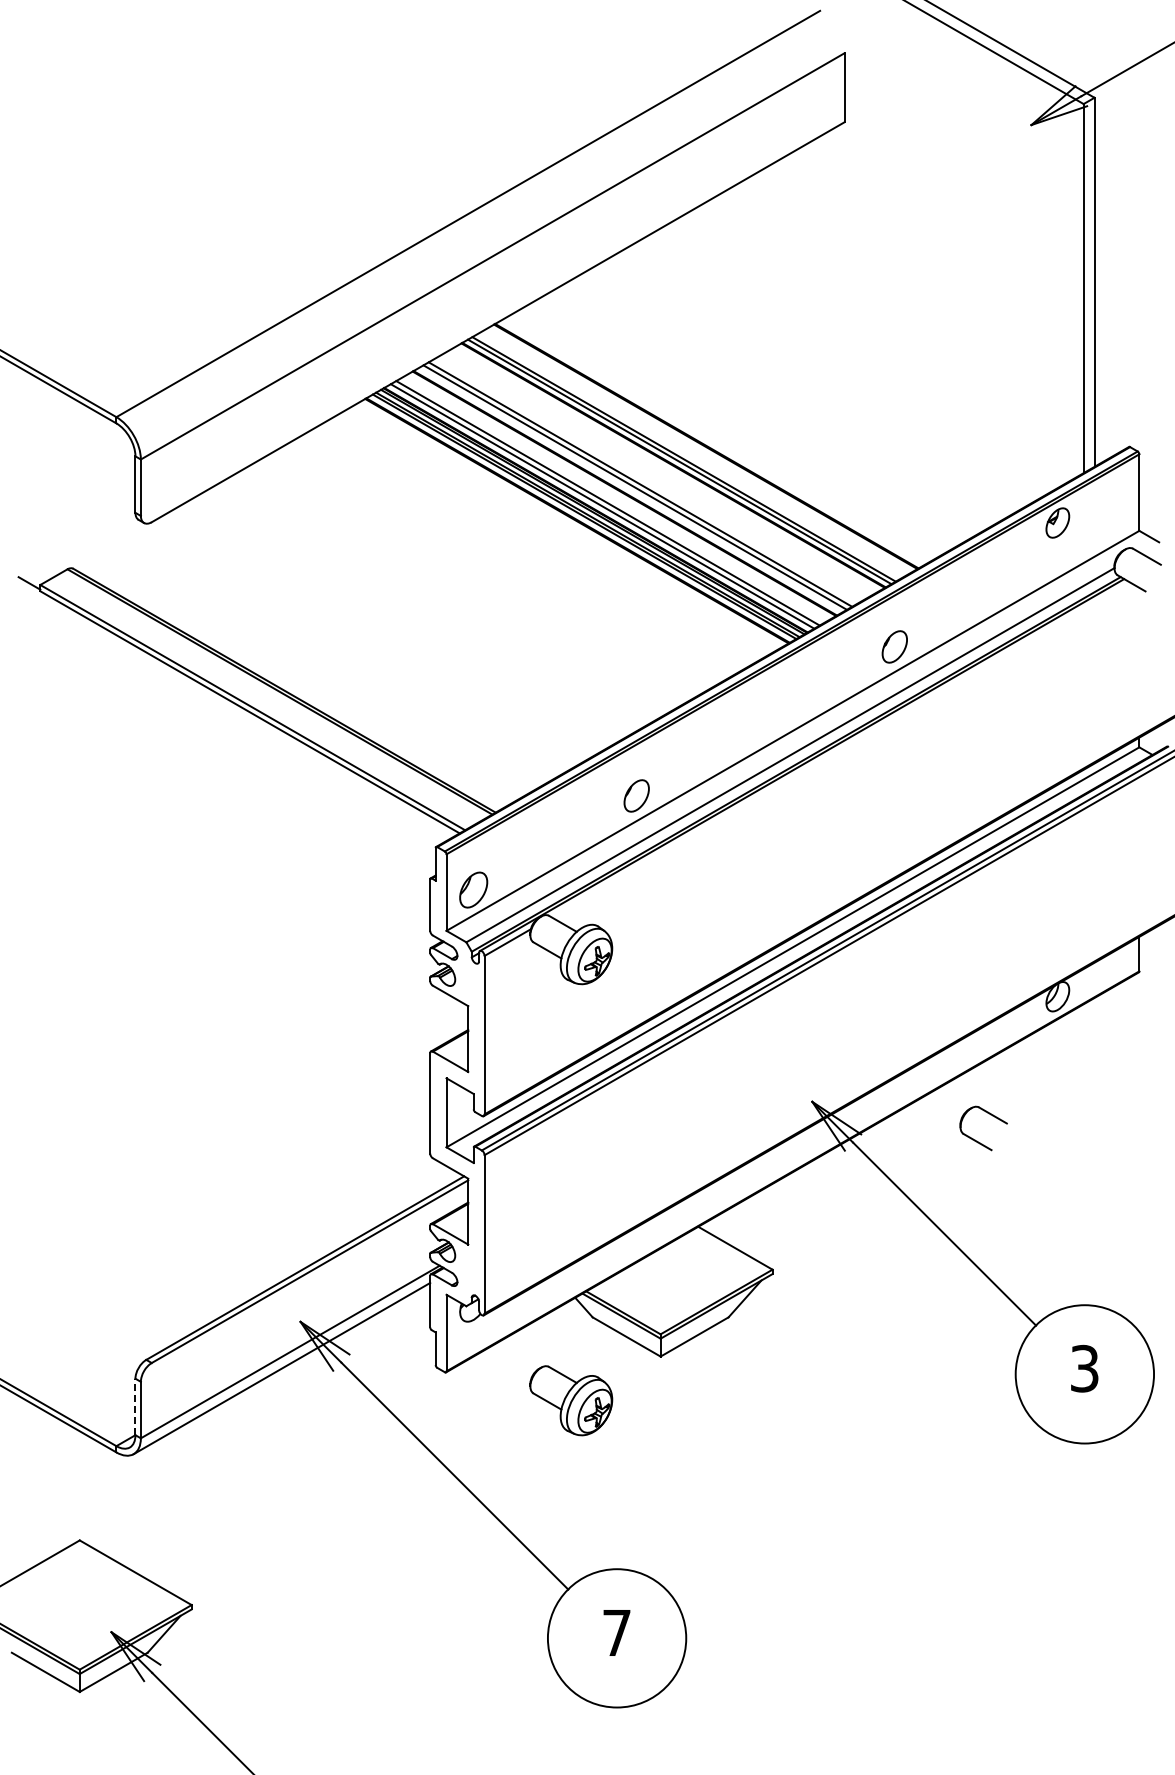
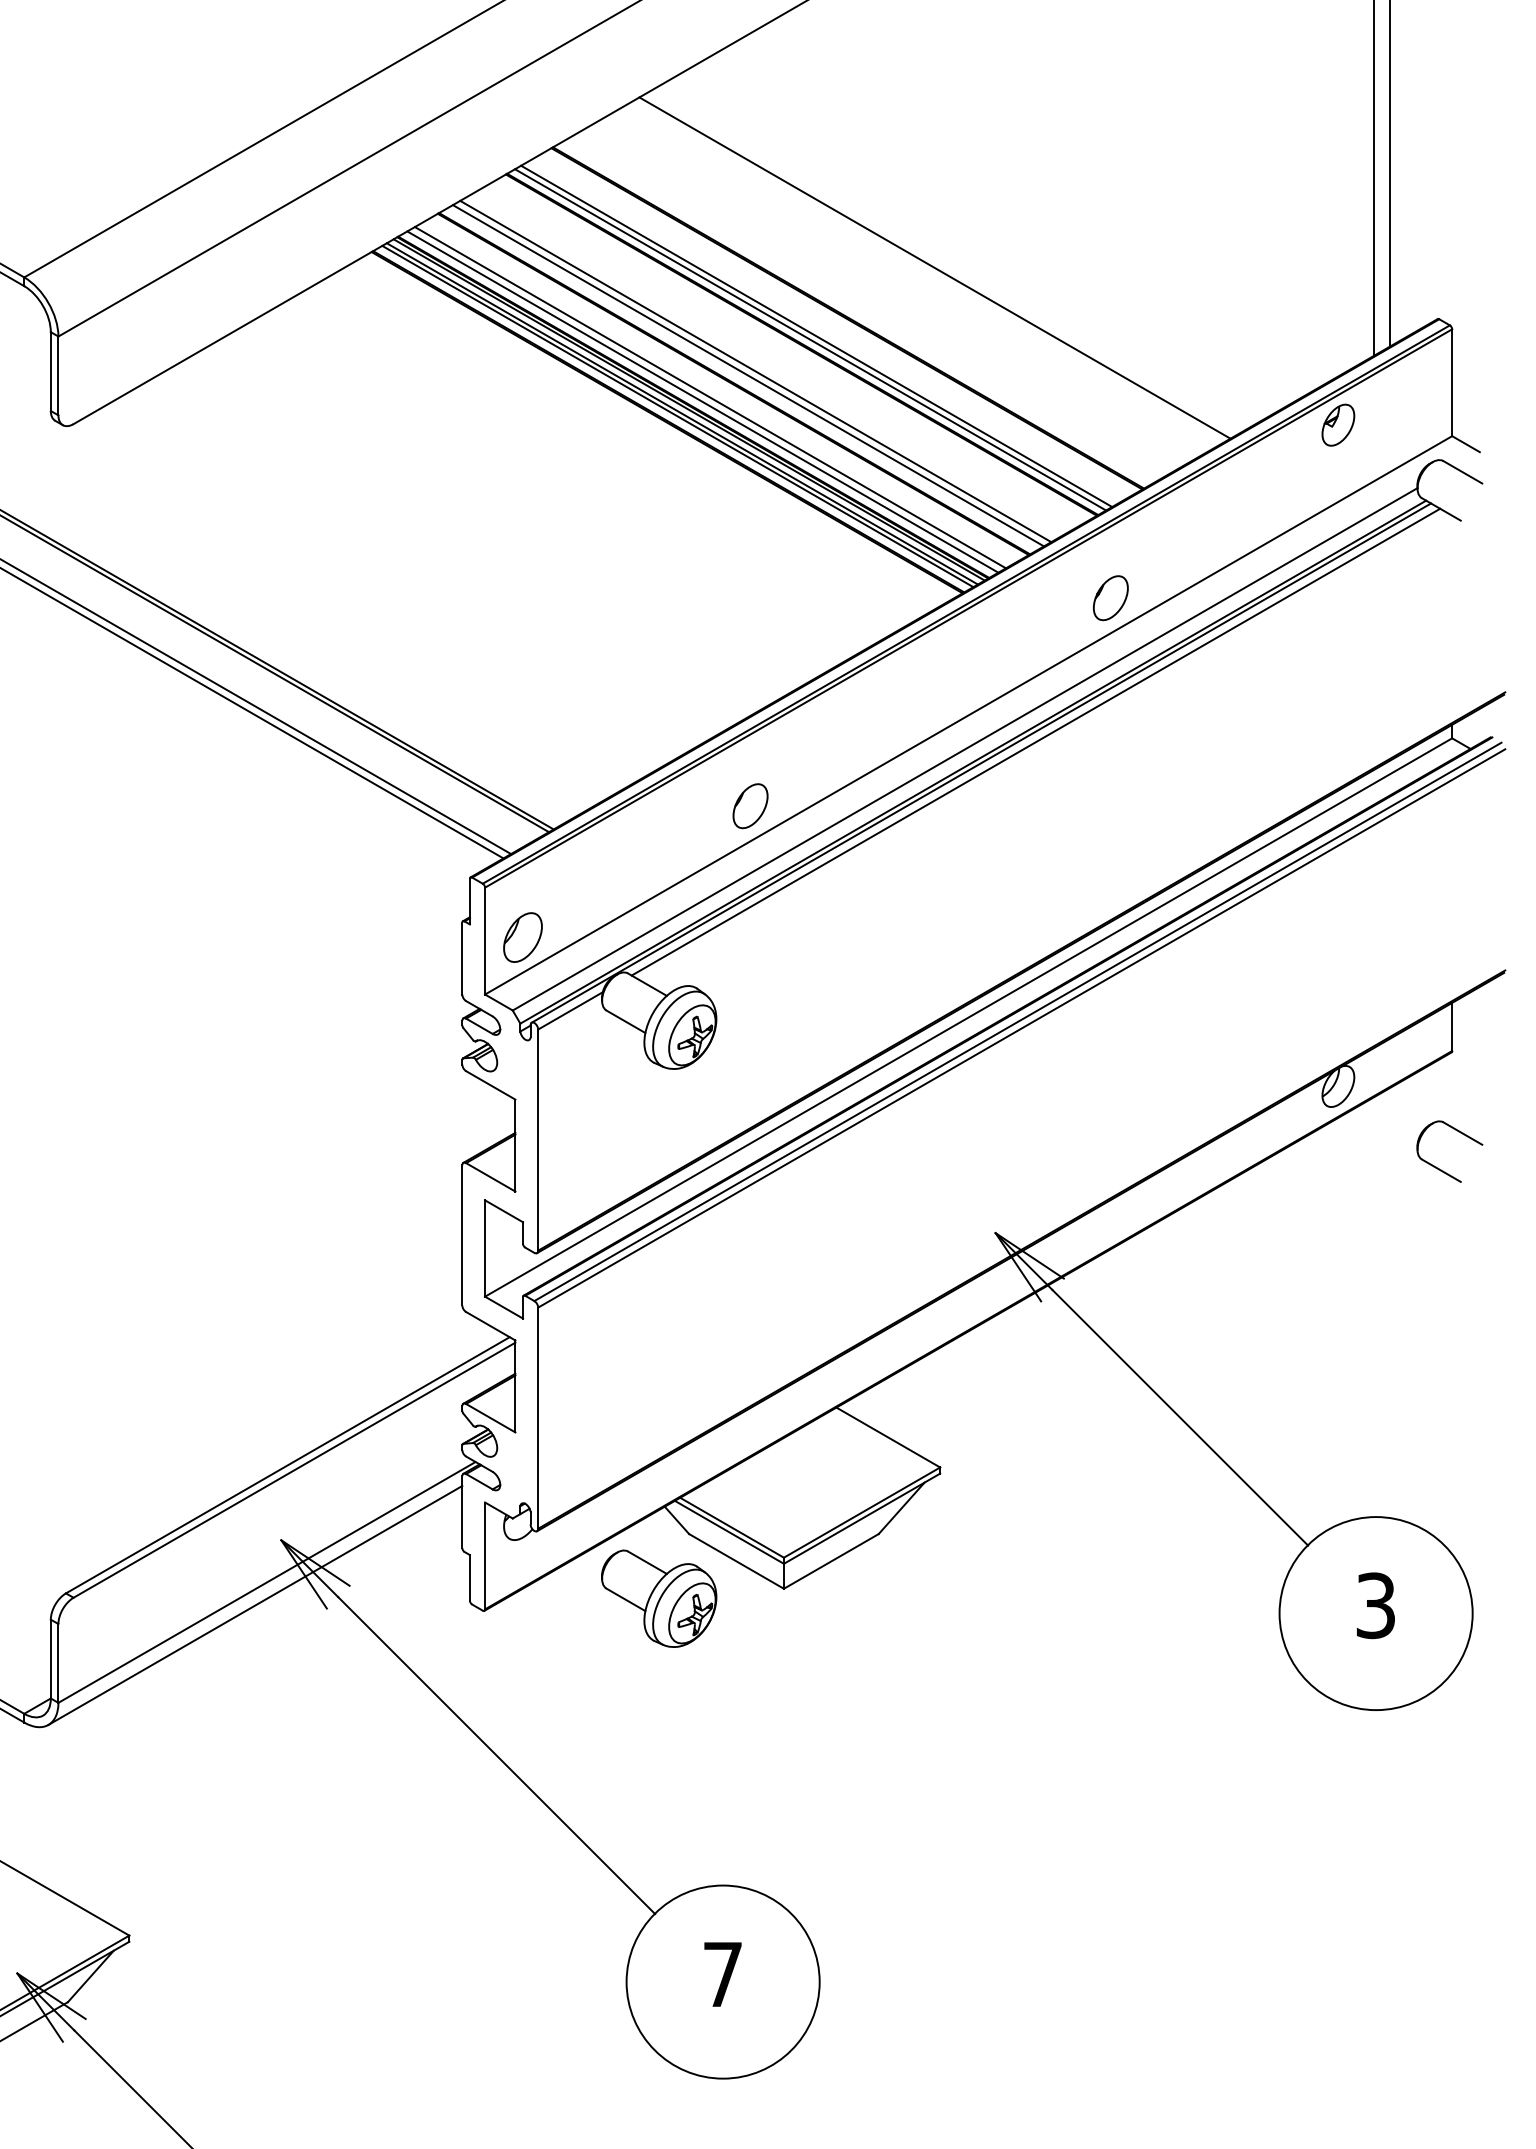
line: (768, 410) -> (934, 268), added
line: (840, 749) -> (1035, 741), added
part: (977, 1140) -> (1441, 1168), moved
part: (571, 1400) -> (659, 1598), moved
line: (135, 1406) -> (50, 1658), dashed -> solid

